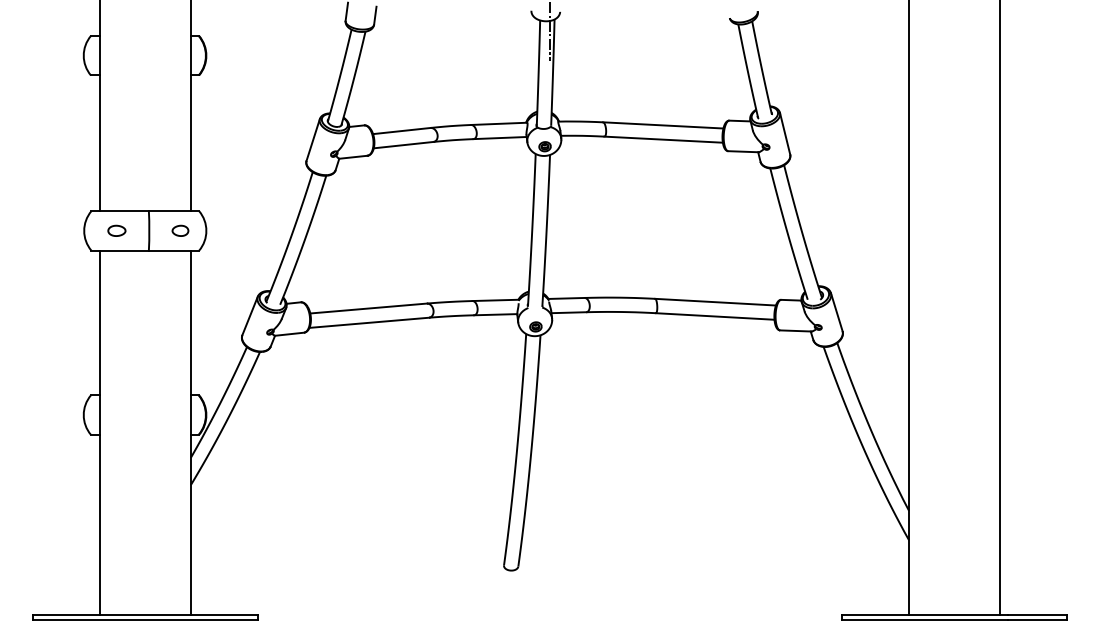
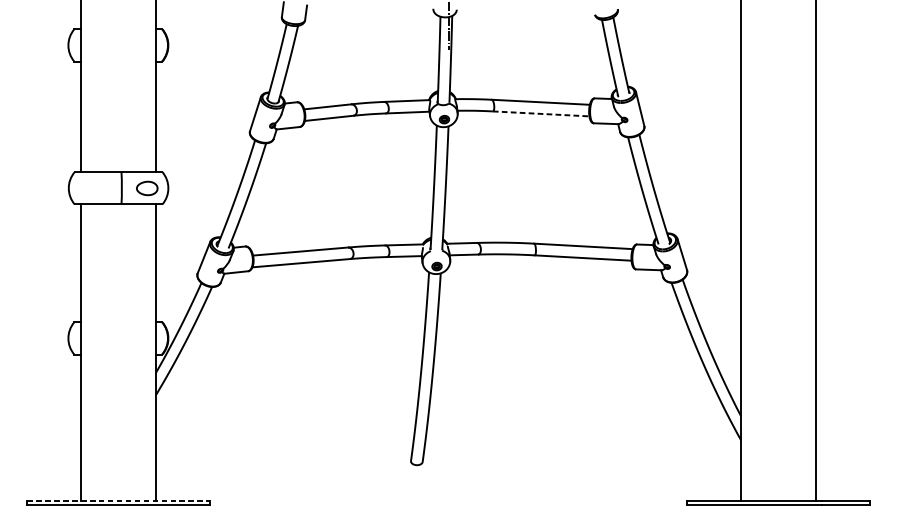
line: (664, 139) -> (541, 113), solid -> dashed
part: (116, 230) -> (95, 187), removed
part: (180, 230) -> (147, 187), size x1.6
line: (145, 615) -> (118, 501), solid -> dashed

